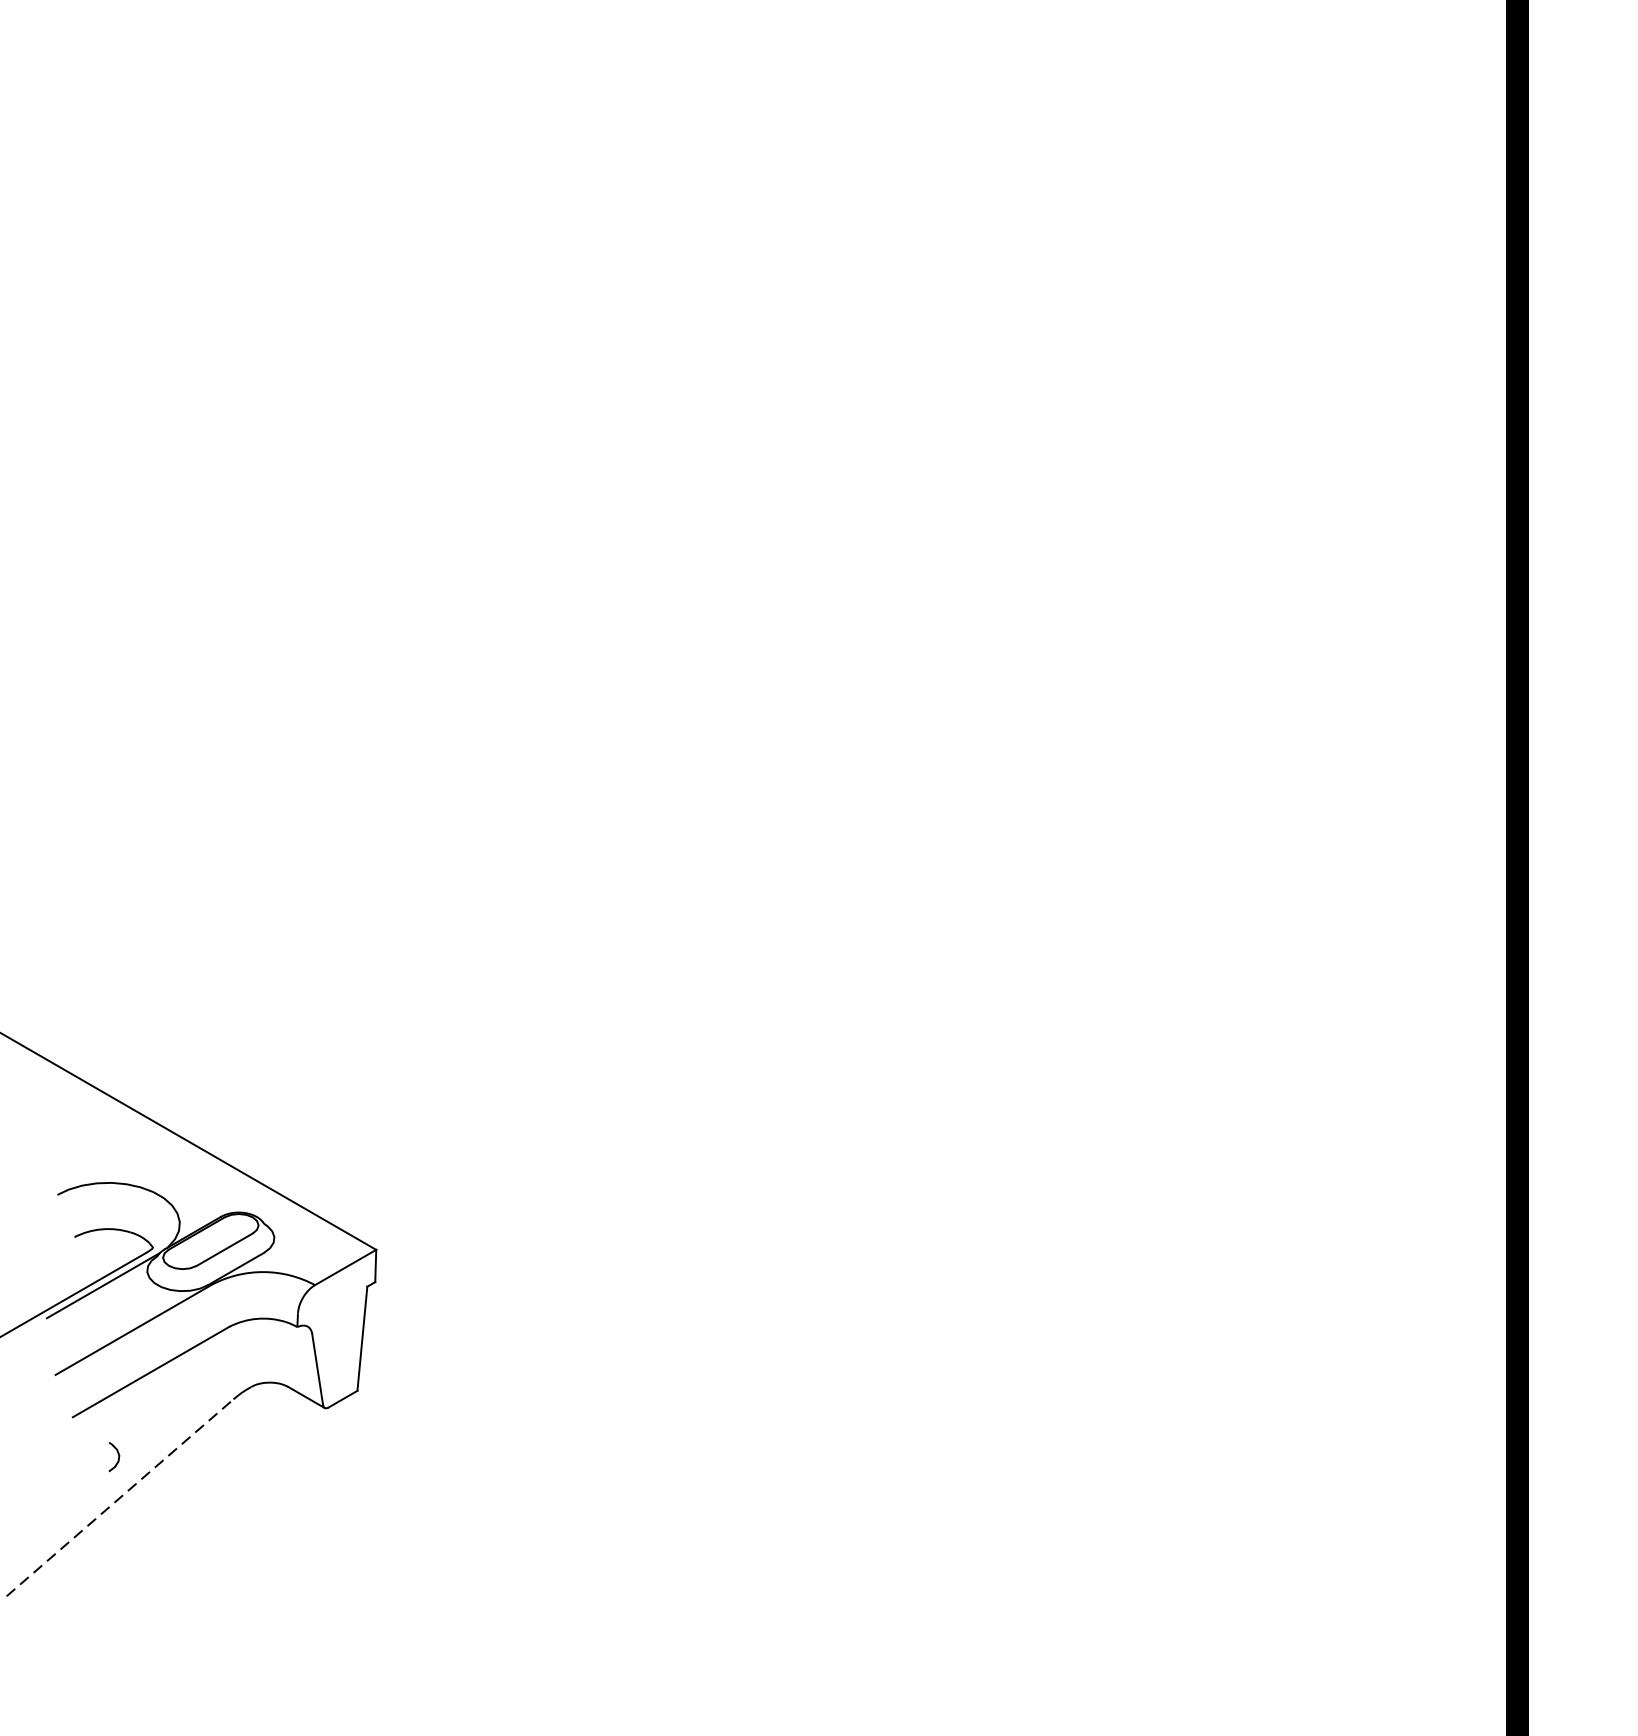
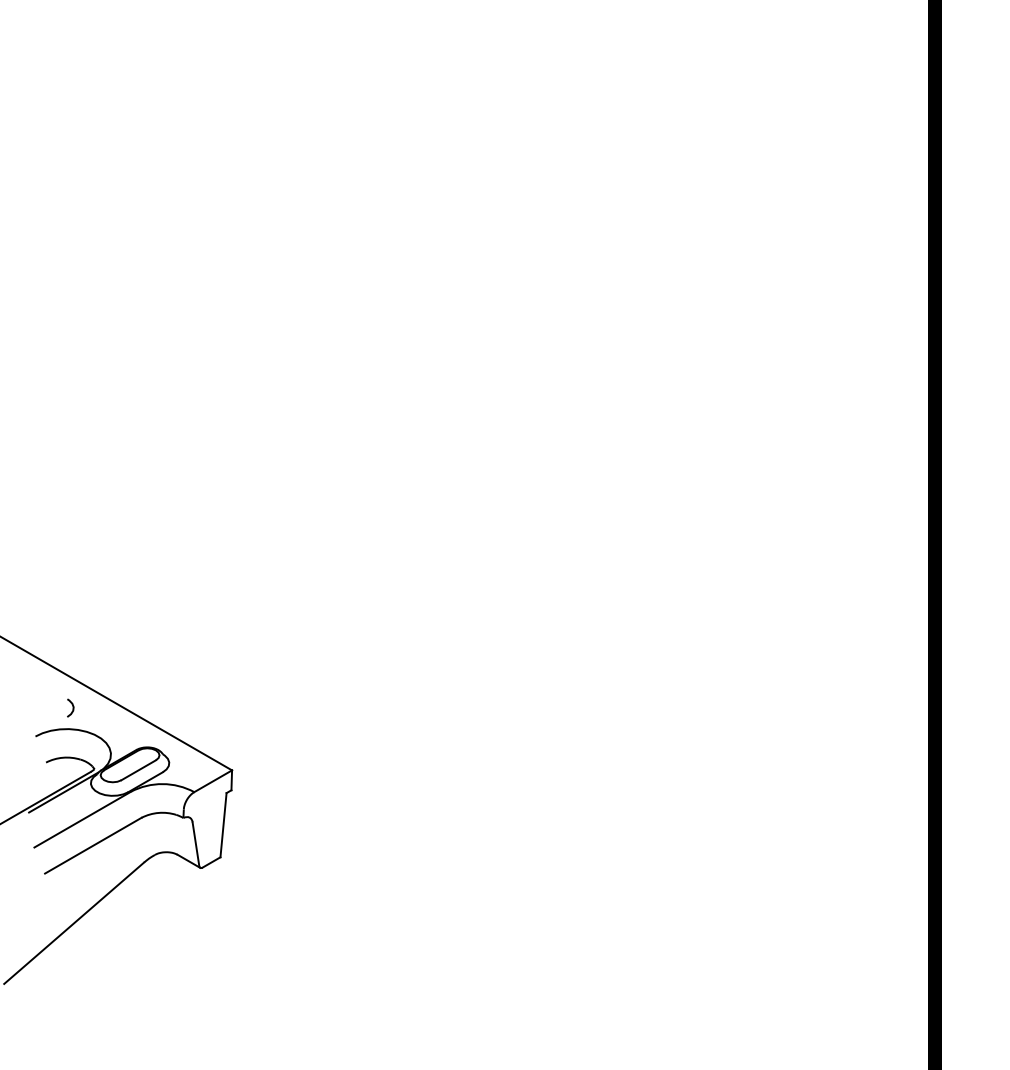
curve: (117, 1456) -> (72, 707), moved
line: (120, 1498) -> (74, 923), dashed -> solid

